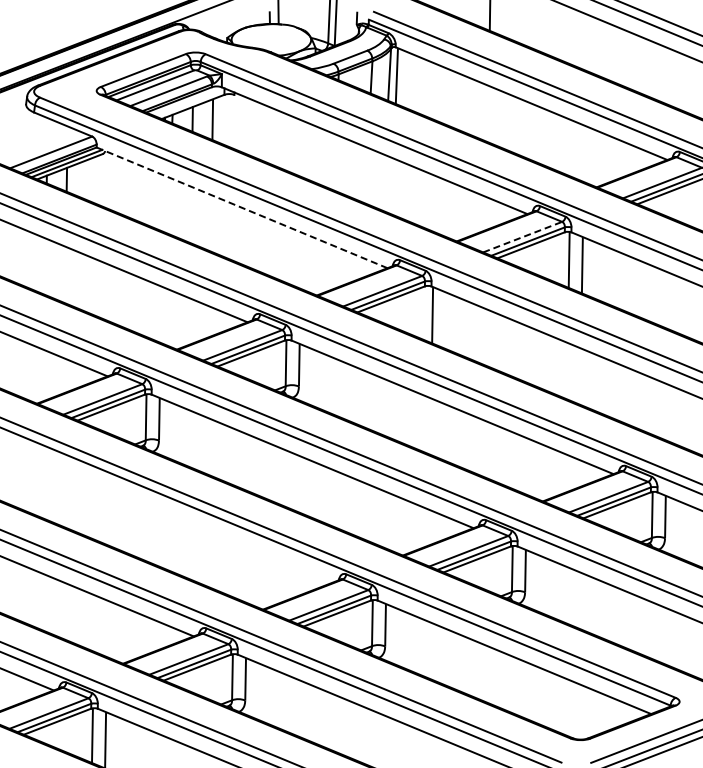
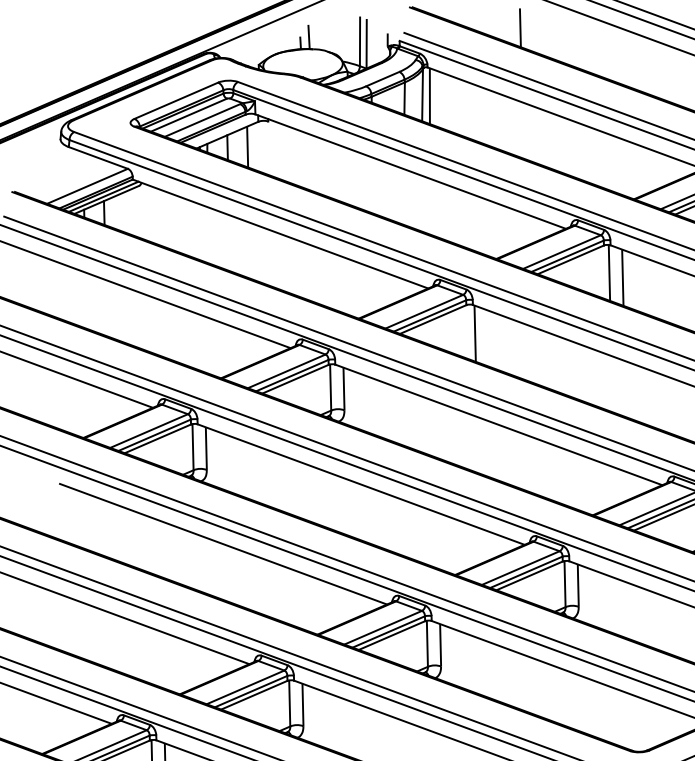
line: (242, 208) -> (280, 234), dashed -> solid
line: (523, 236) -> (562, 251), dashed -> solid
line: (172, 515) -> (223, 544), added

